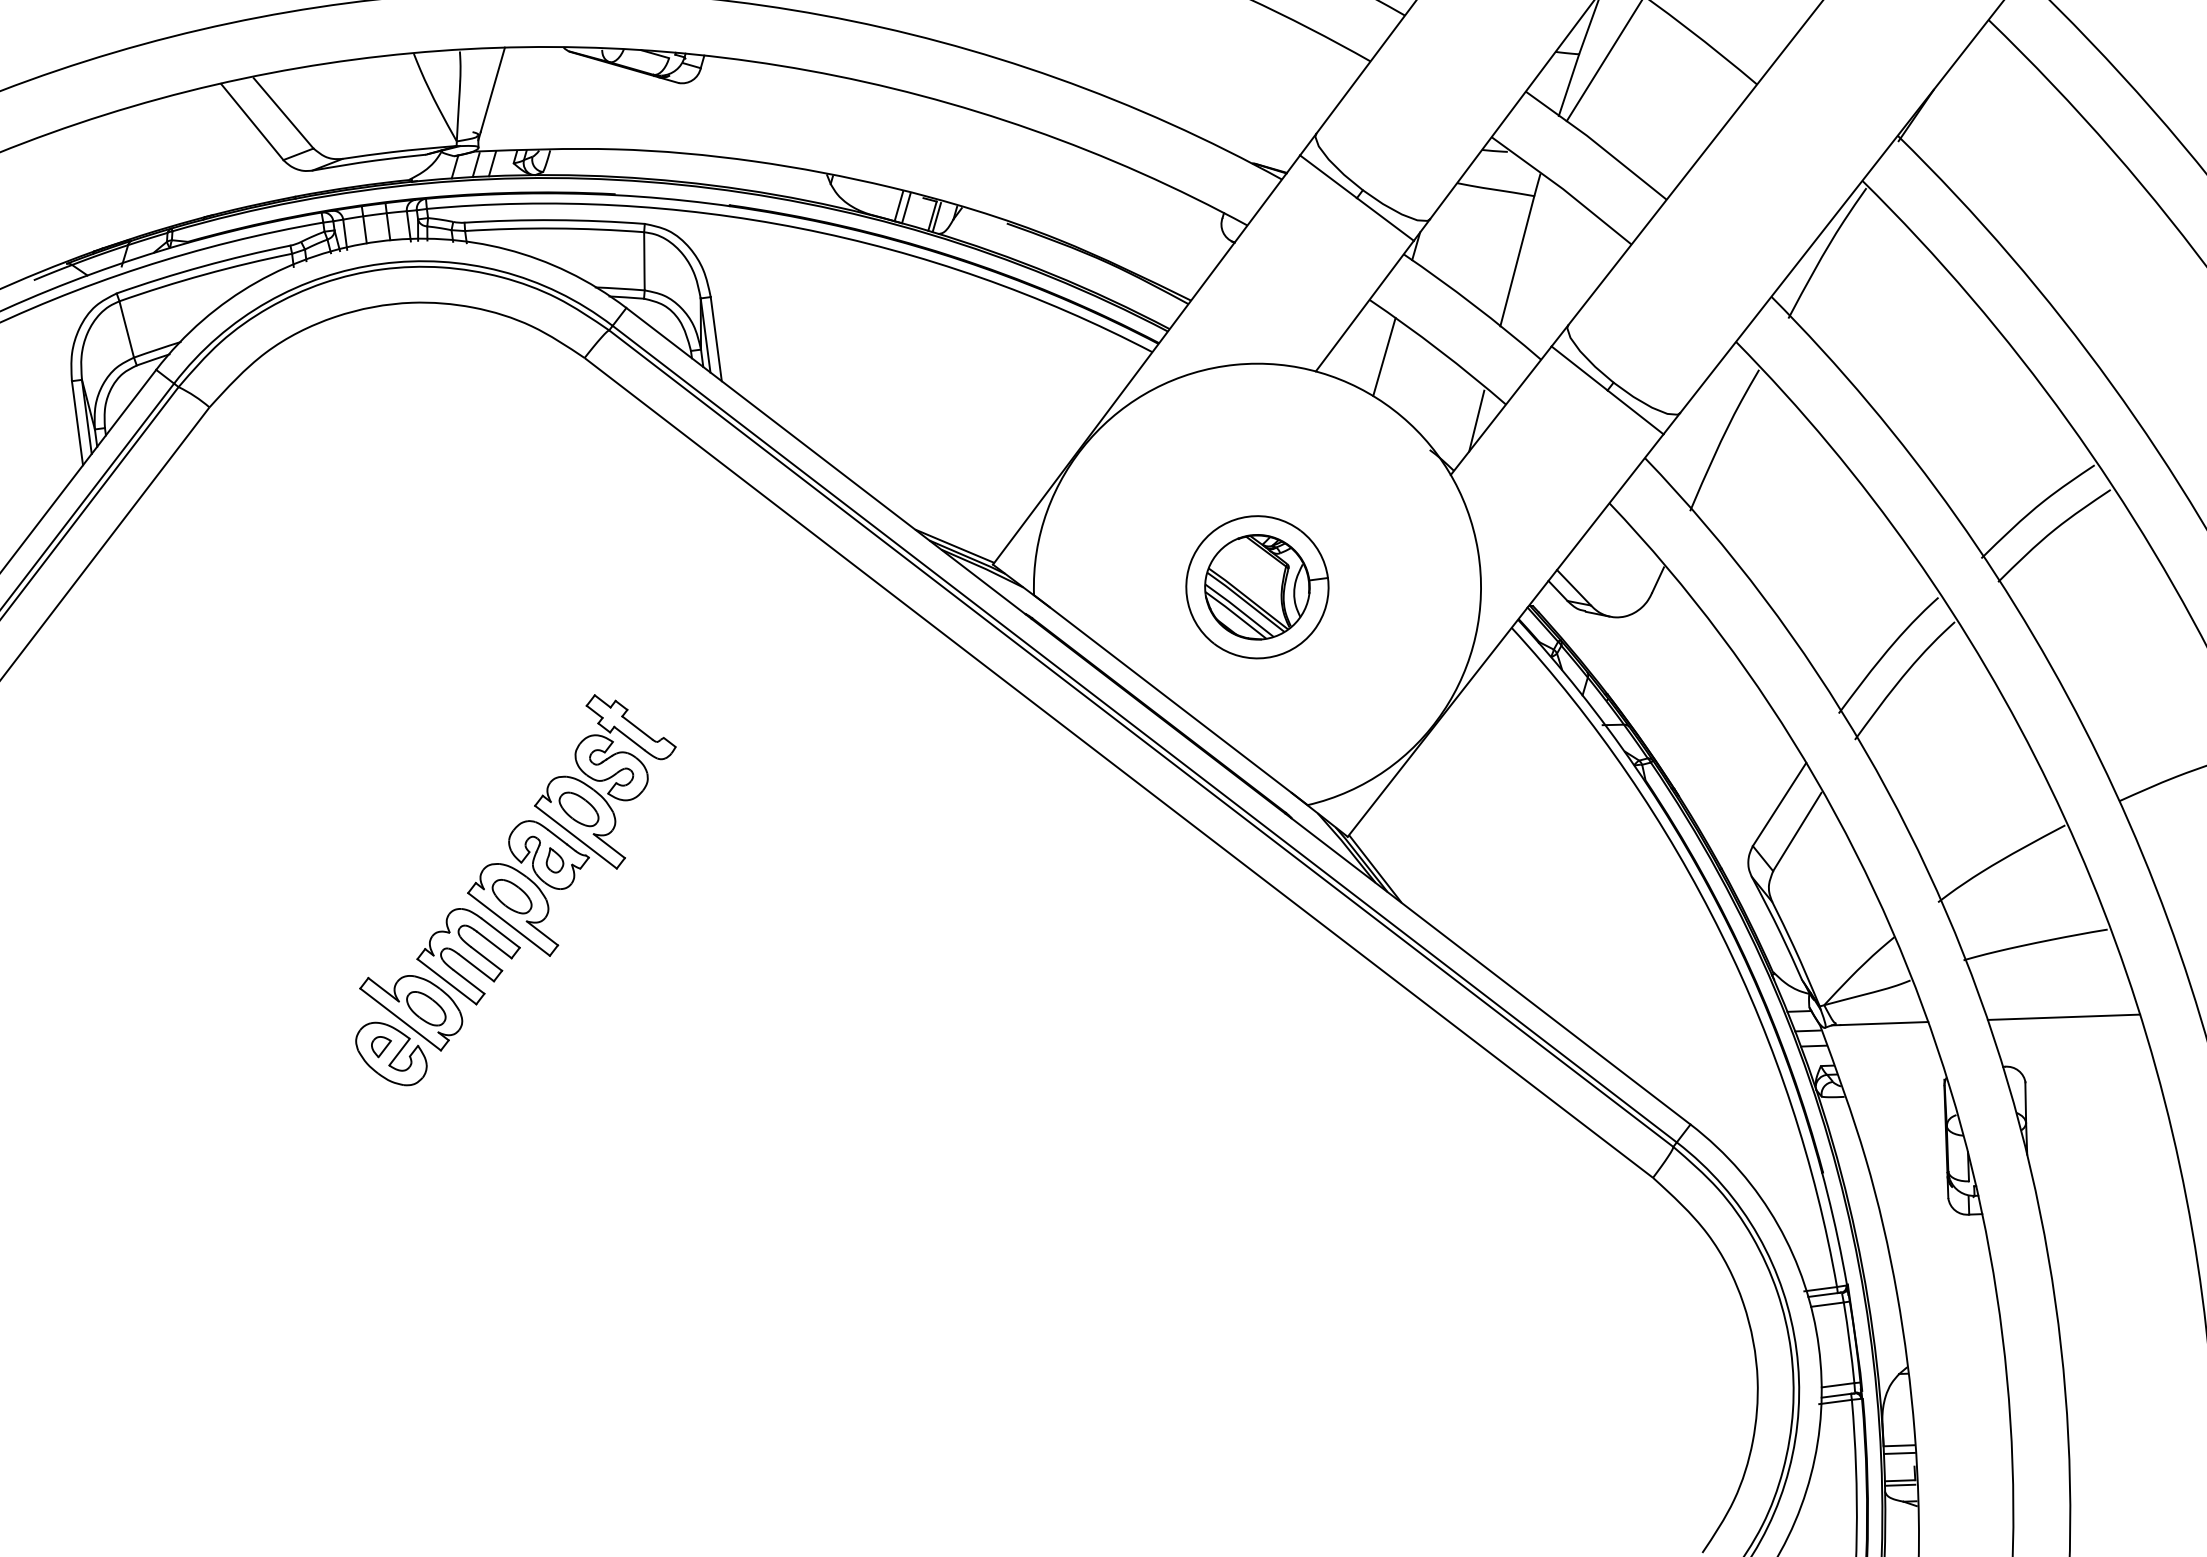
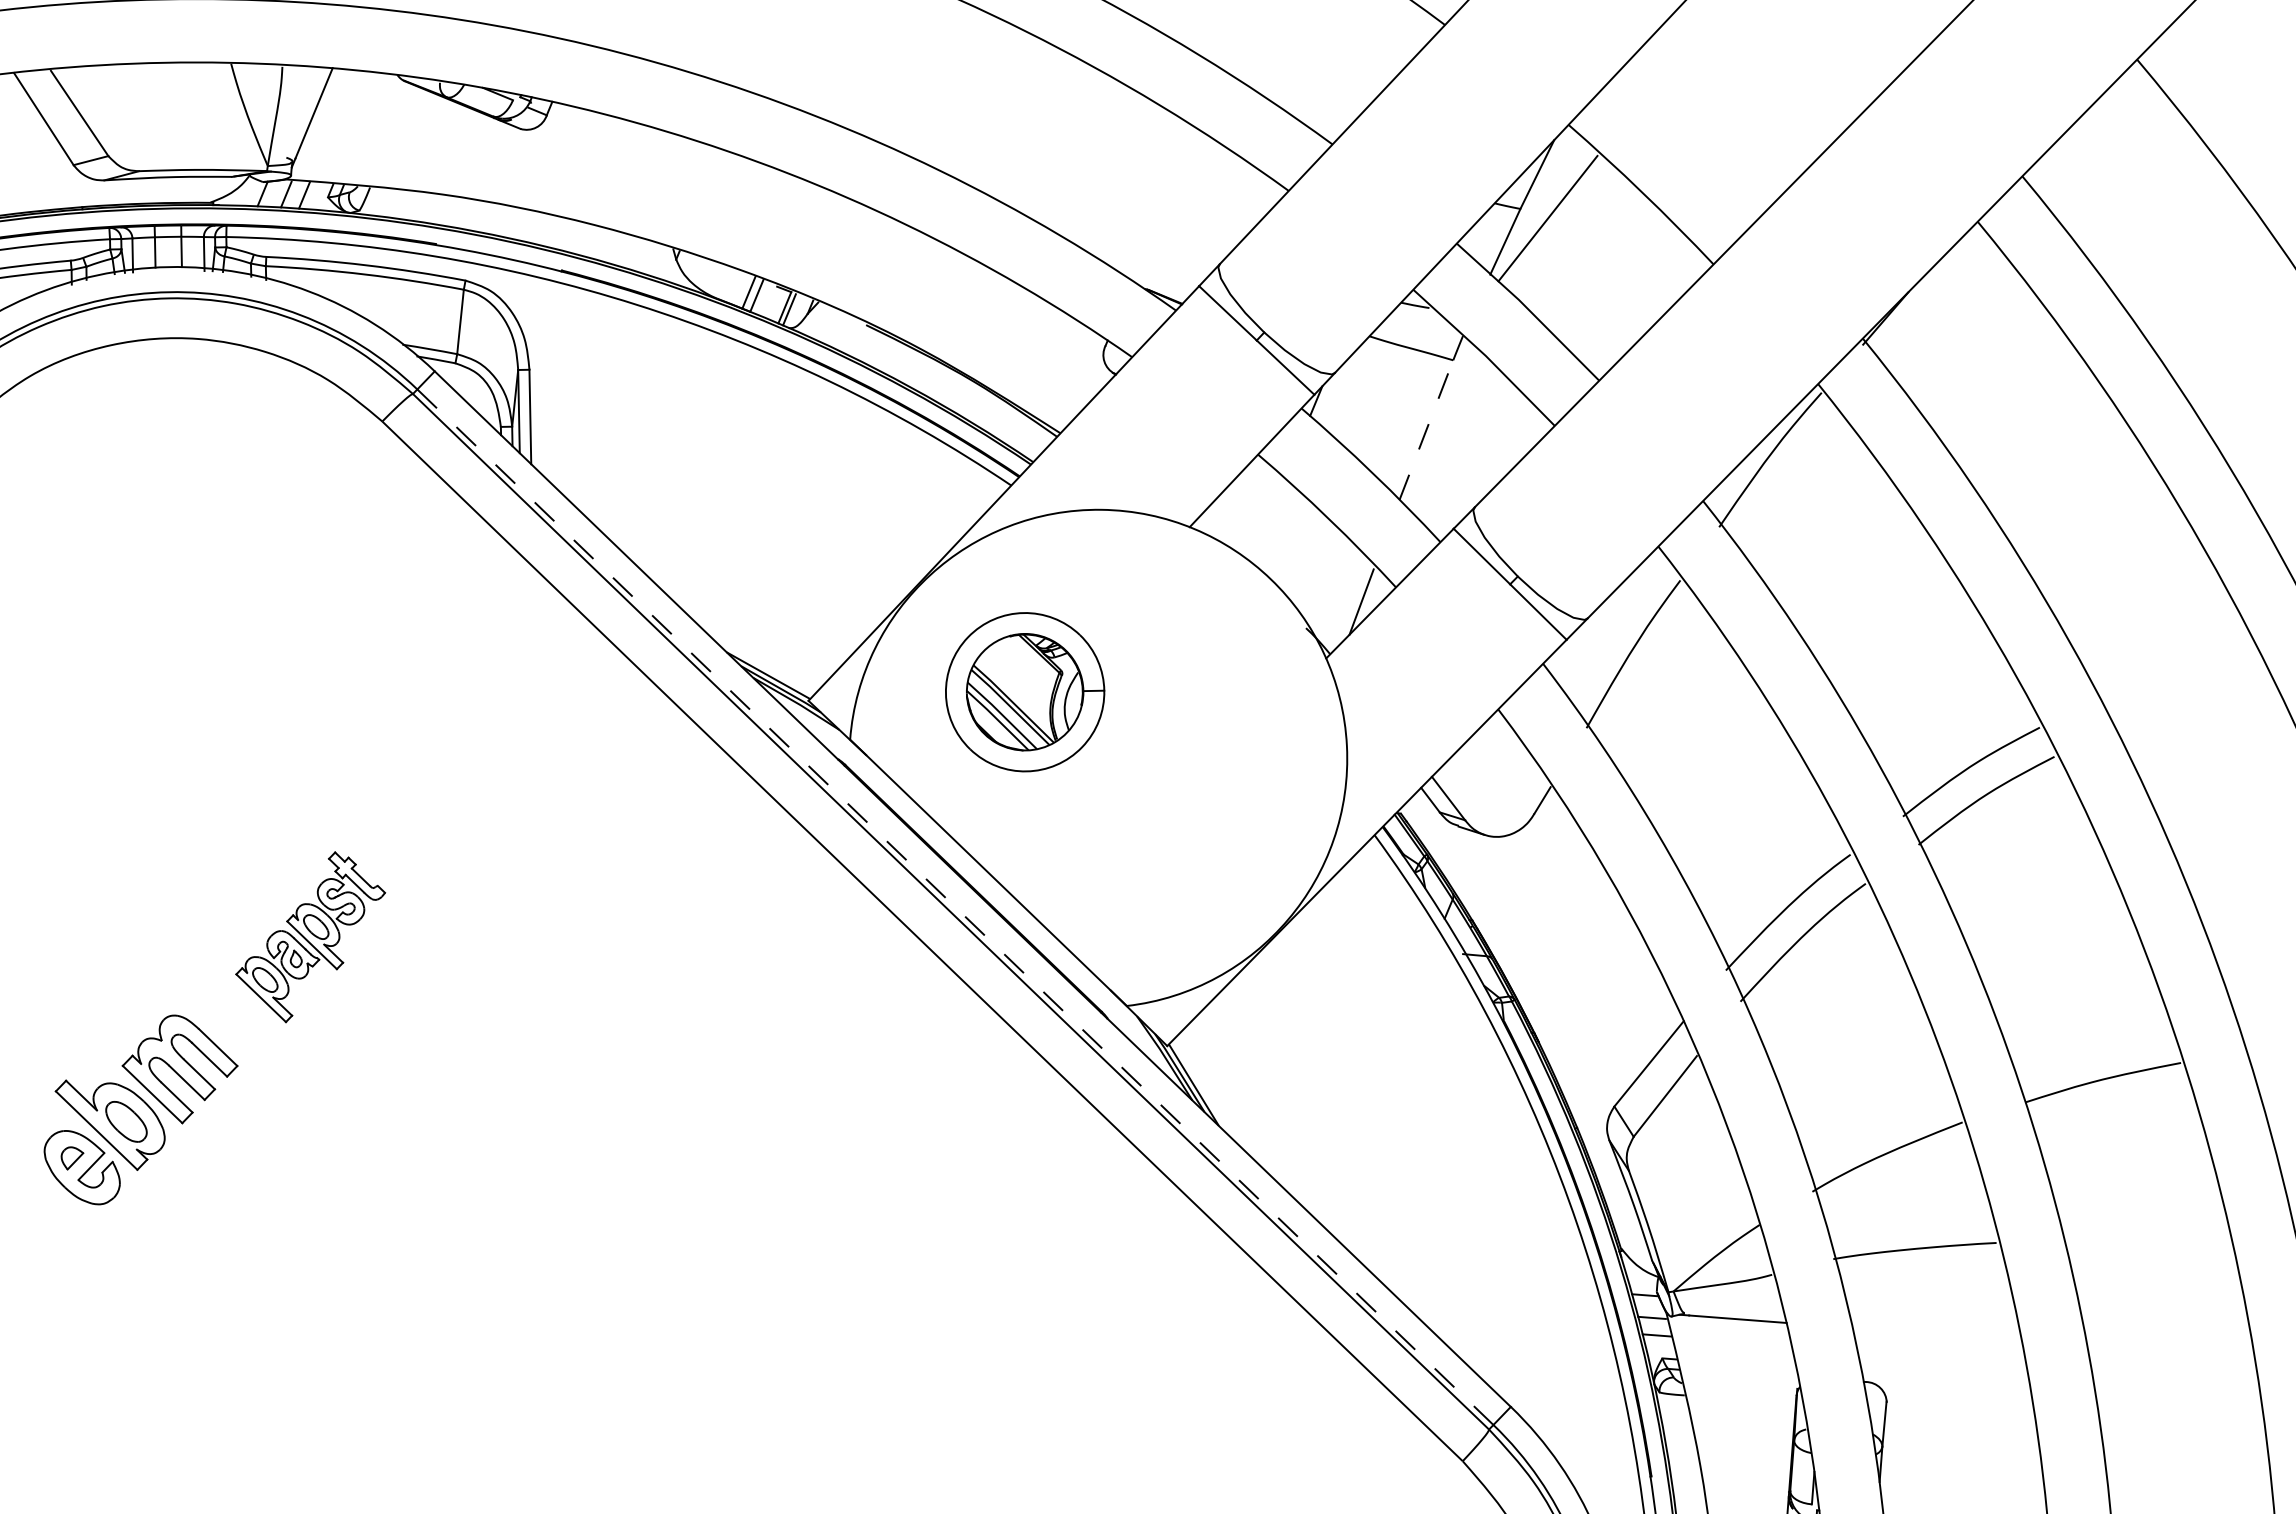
line: (1517, 260) -> (1426, 429), solid -> dashed
line: (1384, 357) -> (1267, 520), removed
part: (1257, 587) -> (1025, 692), moved
line: (1144, 734) -> (955, 907), solid -> dashed
part: (571, 825) -> (309, 937), size x0.6
line: (2063, 1016) -> (1936, 1333), removed

